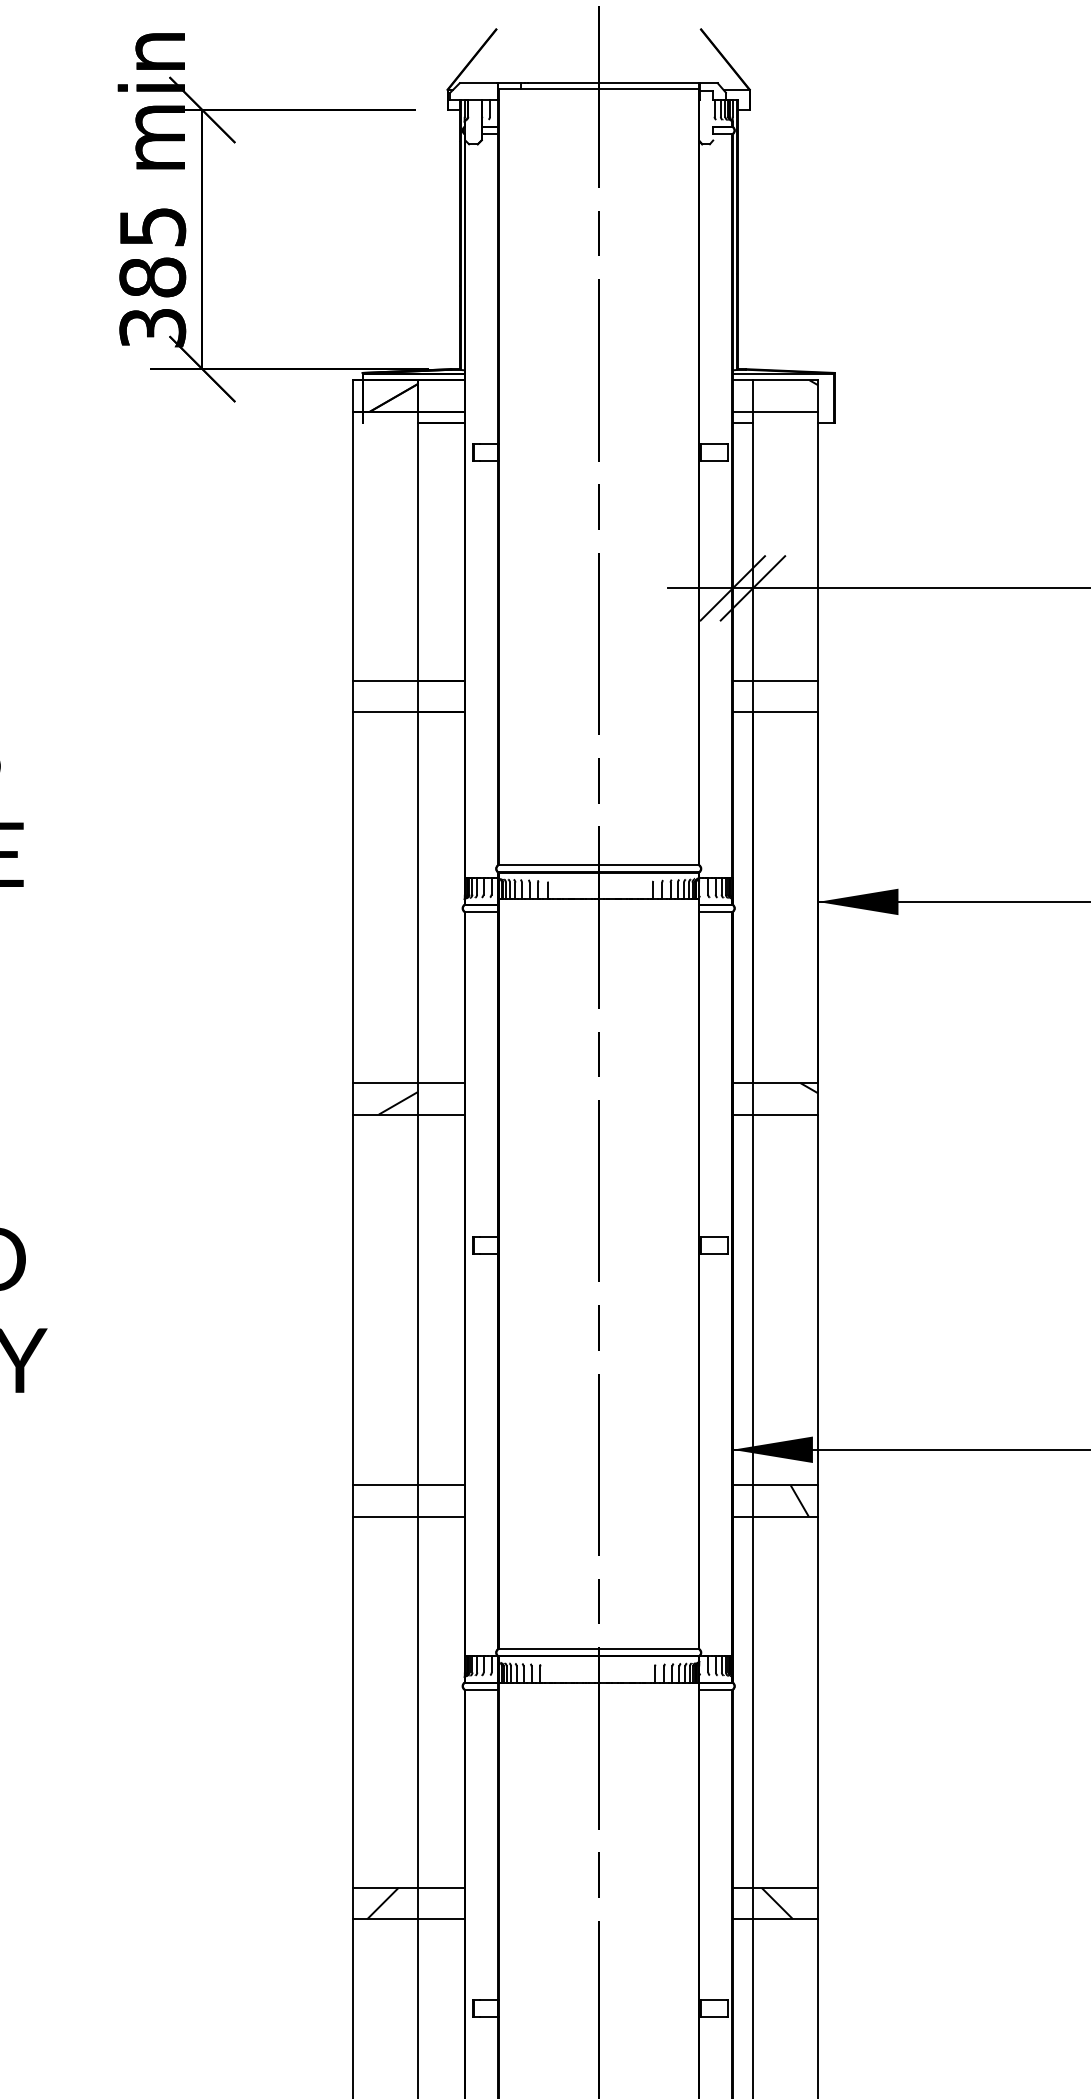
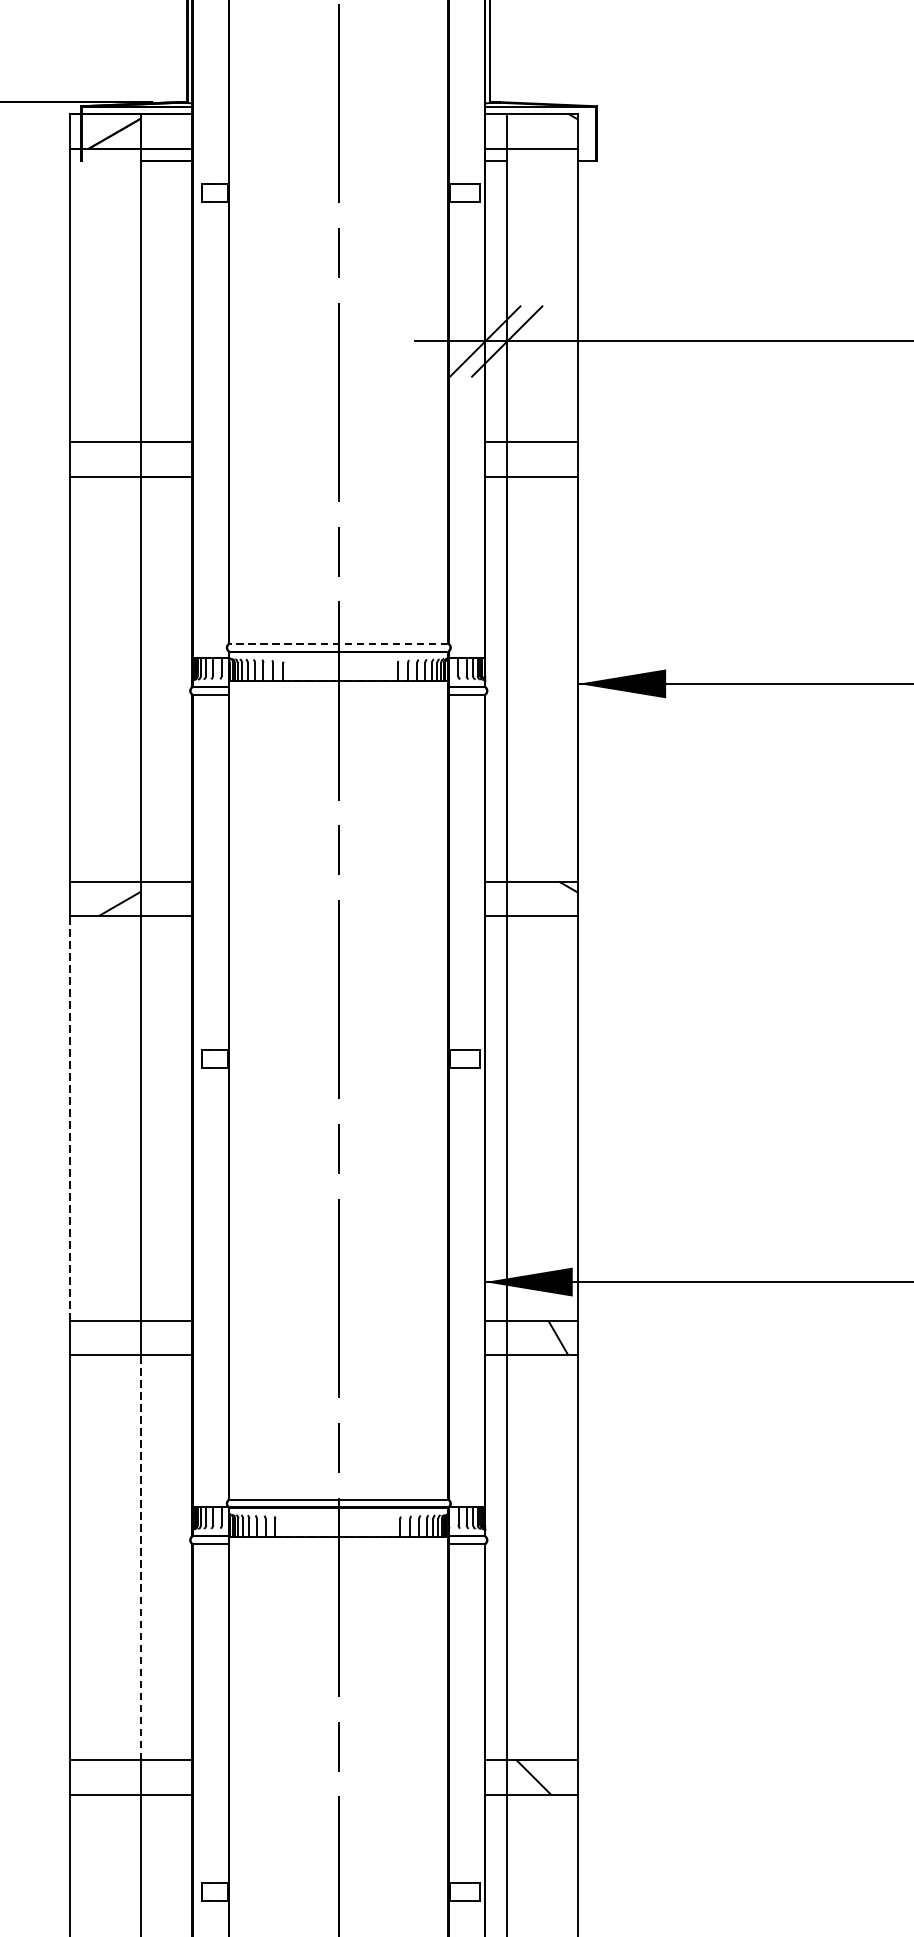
line: (598, 865) -> (338, 644), solid -> dashed
line: (352, 1299) -> (69, 1117), solid -> dashed
line: (417, 1701) -> (140, 1556), solid -> dashed
hatch: (382, 1903) -> (102, 1777), removed

